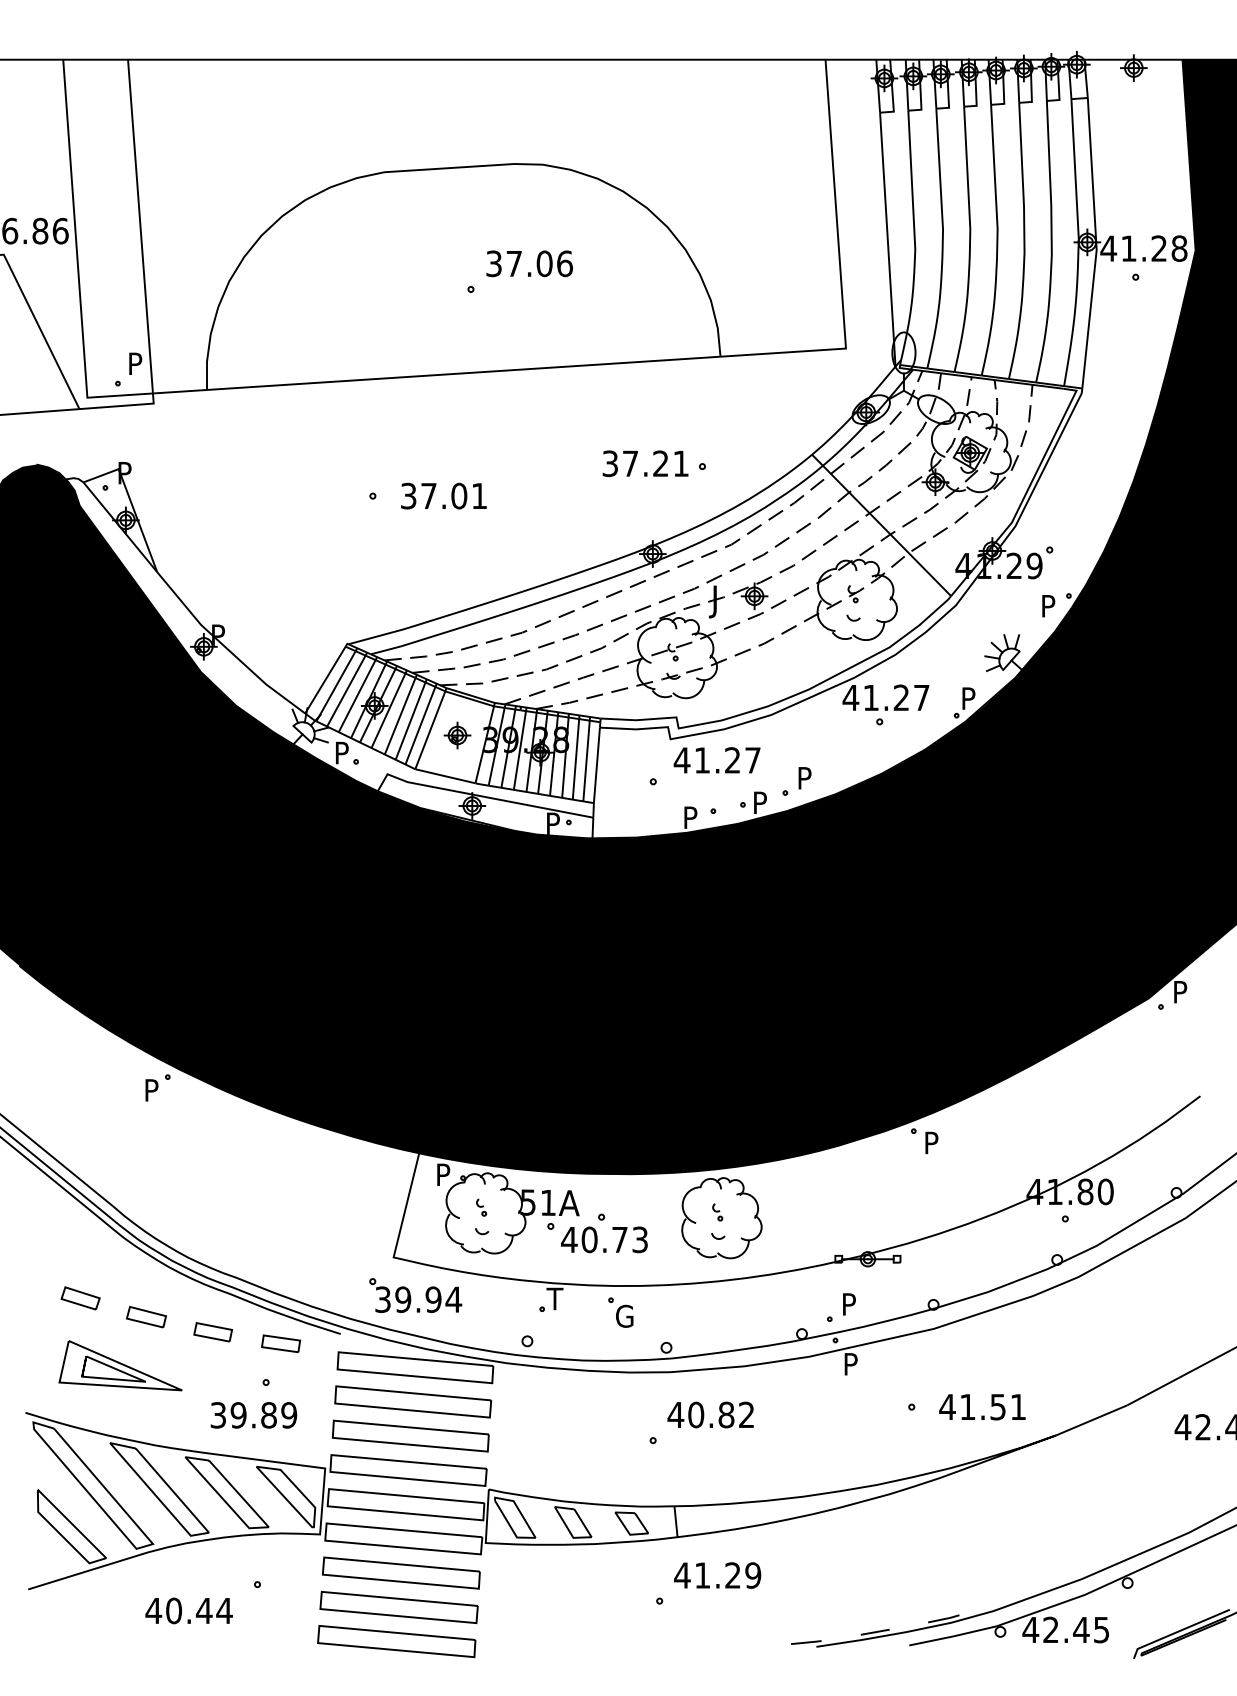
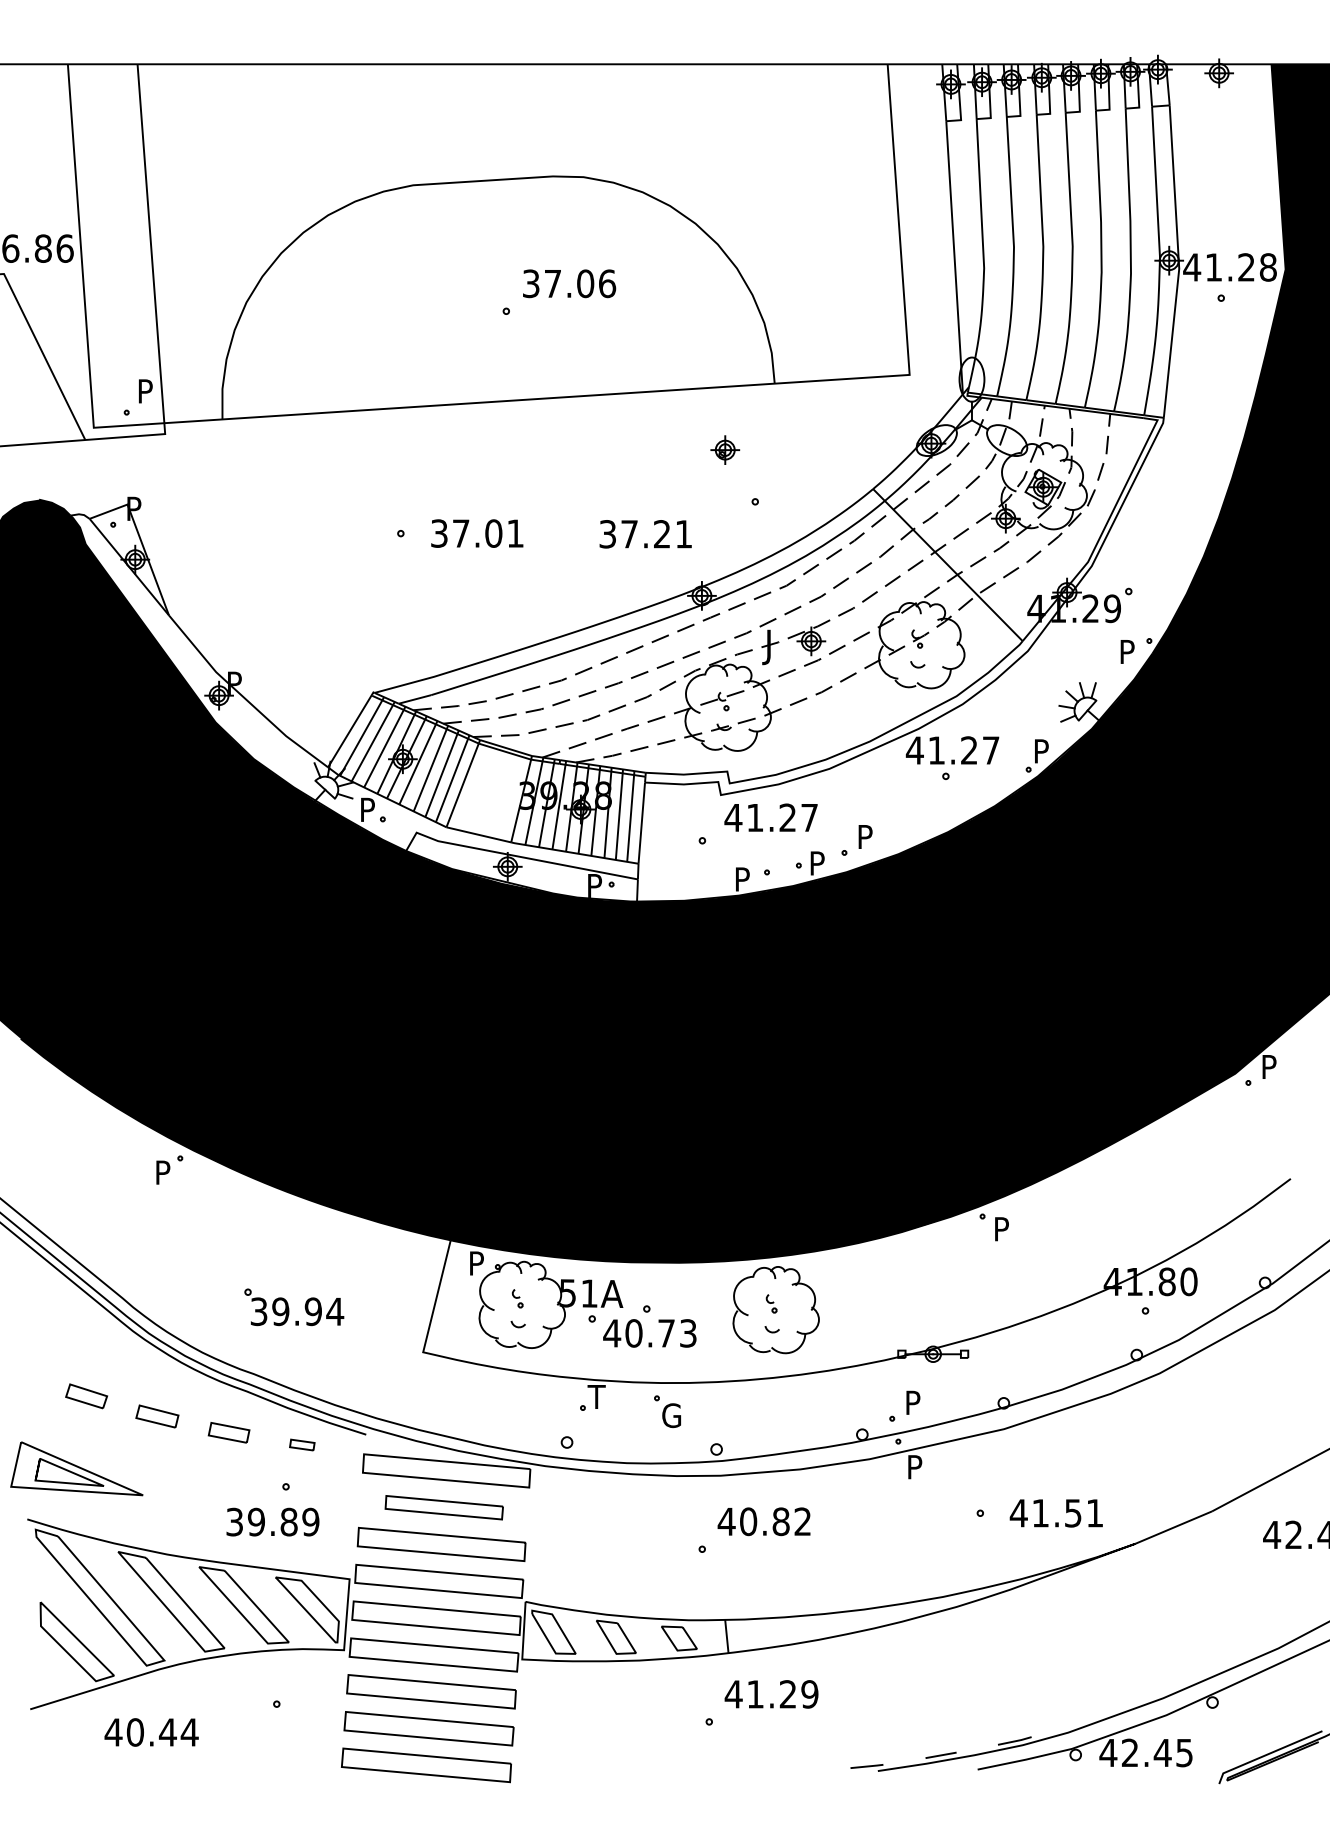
text: (645, 463) -> (645, 533), moved
part: (457, 735) -> (725, 450), moved
part: (415, 1295) -> (293, 1307), moved
part: (281, 1343) -> (302, 1444), size x0.6
part: (120, 1365) -> (76, 1468), moved
part: (413, 1401) -> (444, 1507), size x0.7
text: (188, 1610) -> (150, 1731), moved

